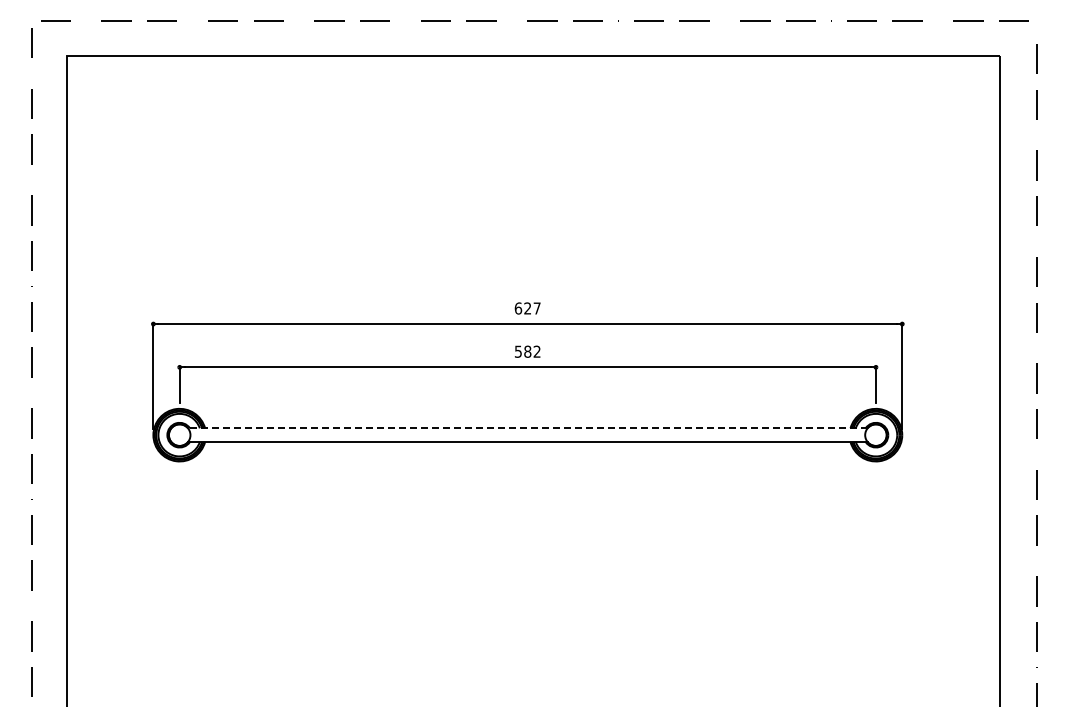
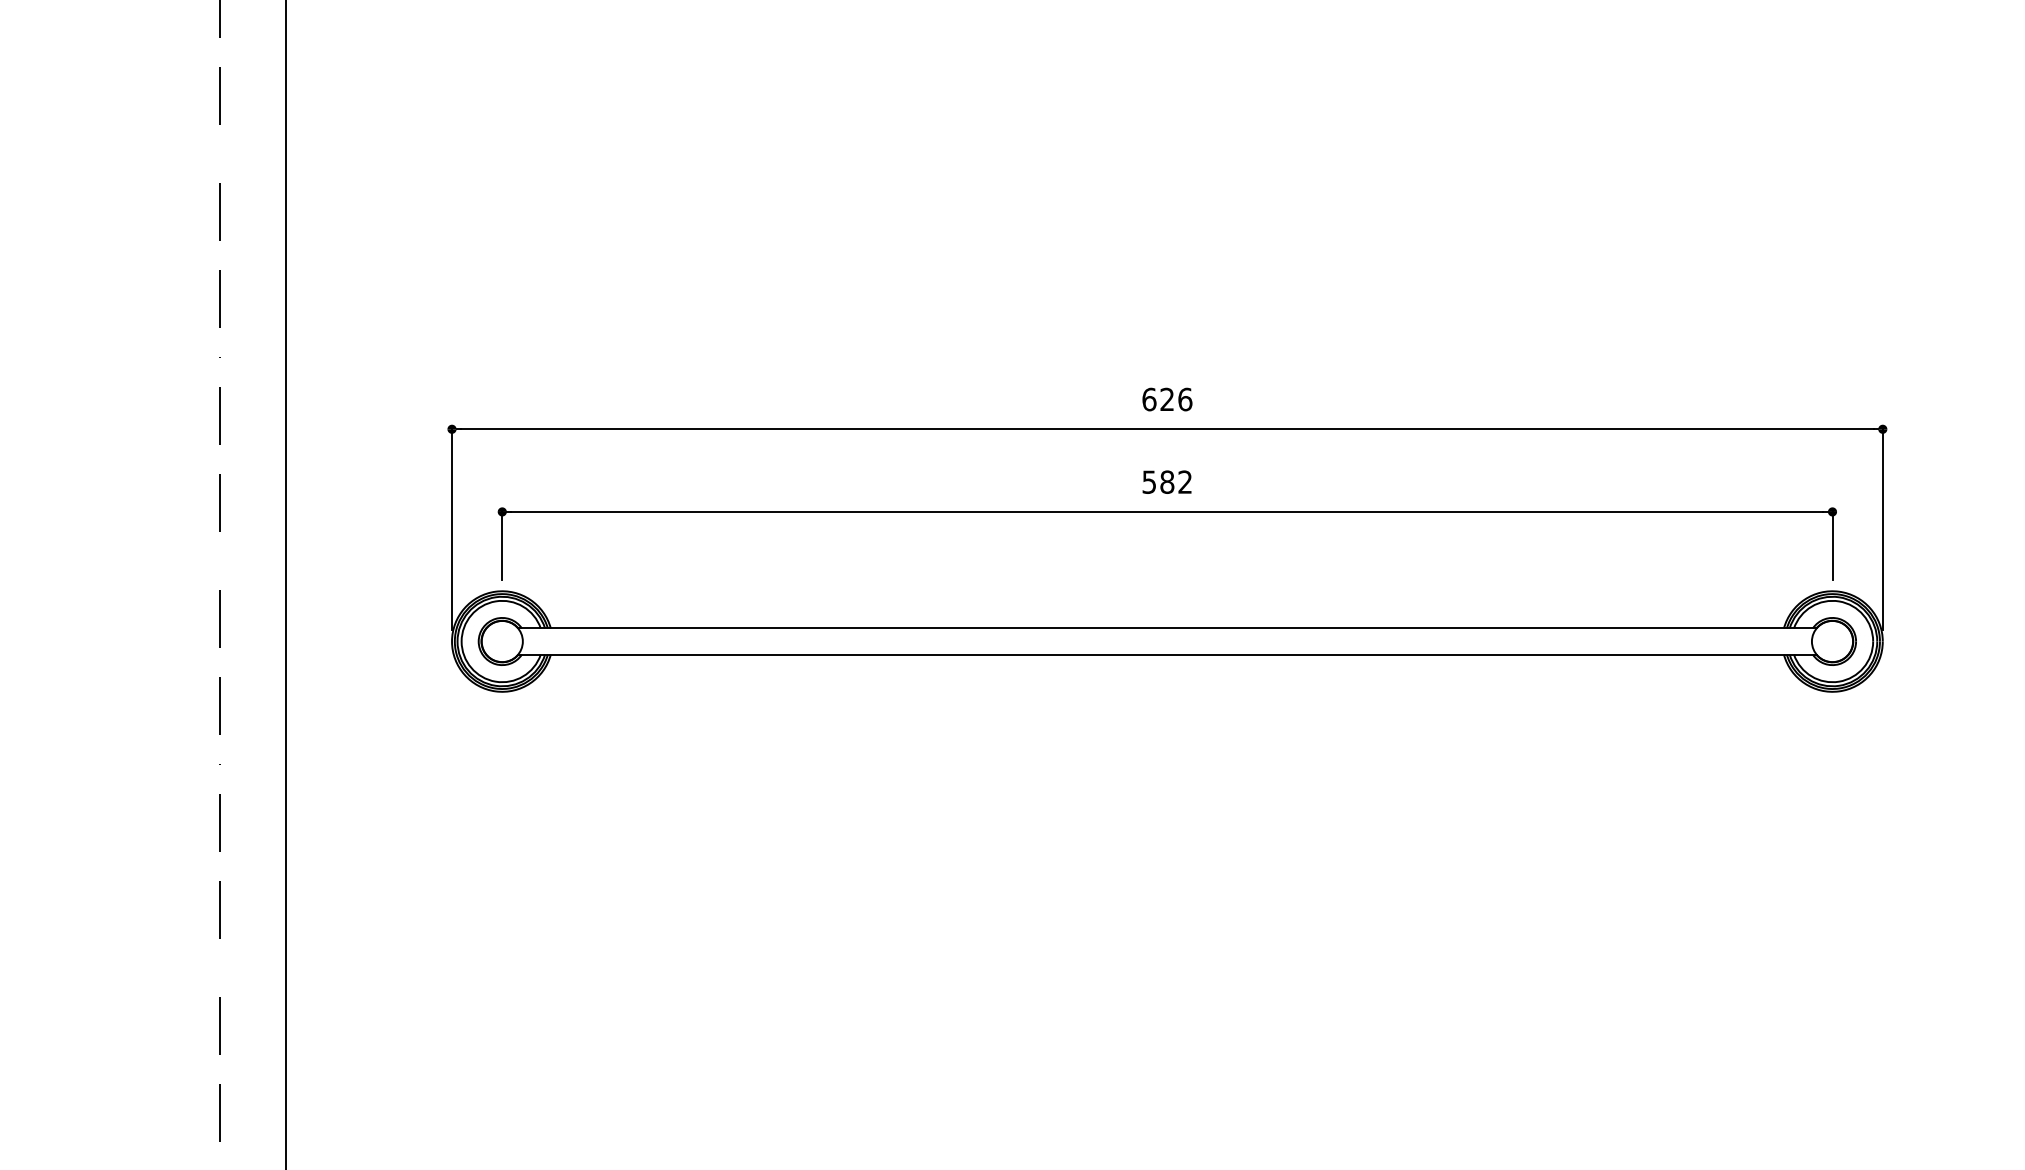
text: (536, 308) -> (1183, 399), 627 -> 626
line: (527, 428) -> (1166, 628), dashed -> solid

